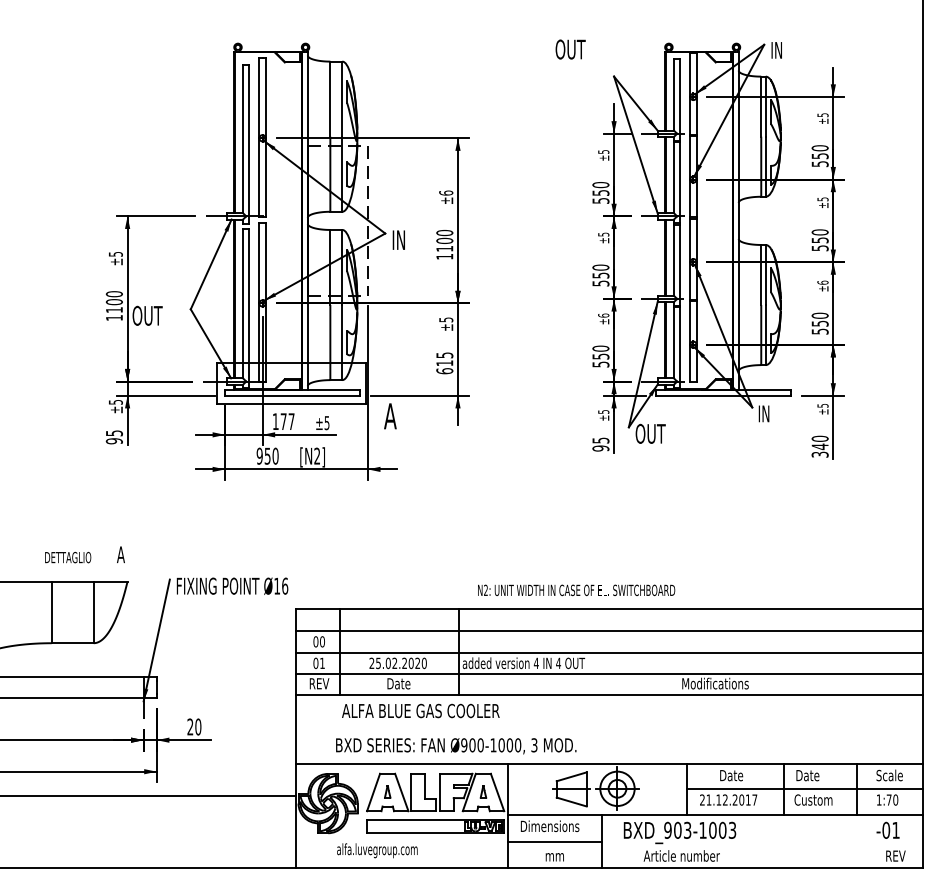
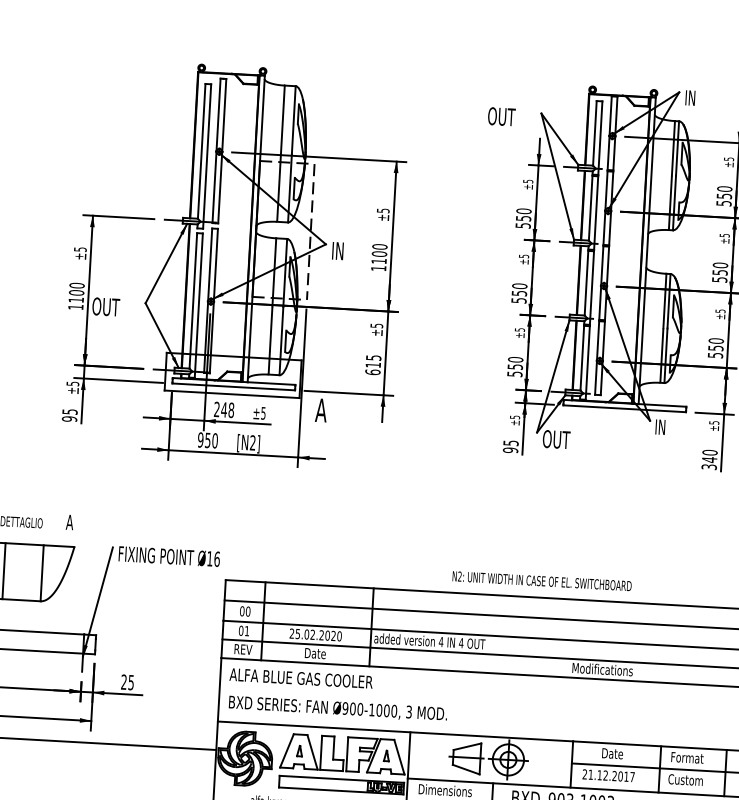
text: (570, 49) -> (501, 116), moved
text: (446, 192) -> (383, 210), ±6 -> ±5
text: (822, 282) -> (720, 310), ±6 -> ±5
text: (603, 315) -> (519, 329), ±6 -> ±5
text: (283, 421) -> (224, 409), 177 -> 248
text: (576, 590) -> (542, 581), moved
text: (420, 710) -> (300, 677), moved
text: (198, 726) -> (131, 682), 20 -> 25
text: (456, 746) -> (338, 709), moved
text: (814, 775) -> (687, 757), Date -> Format

